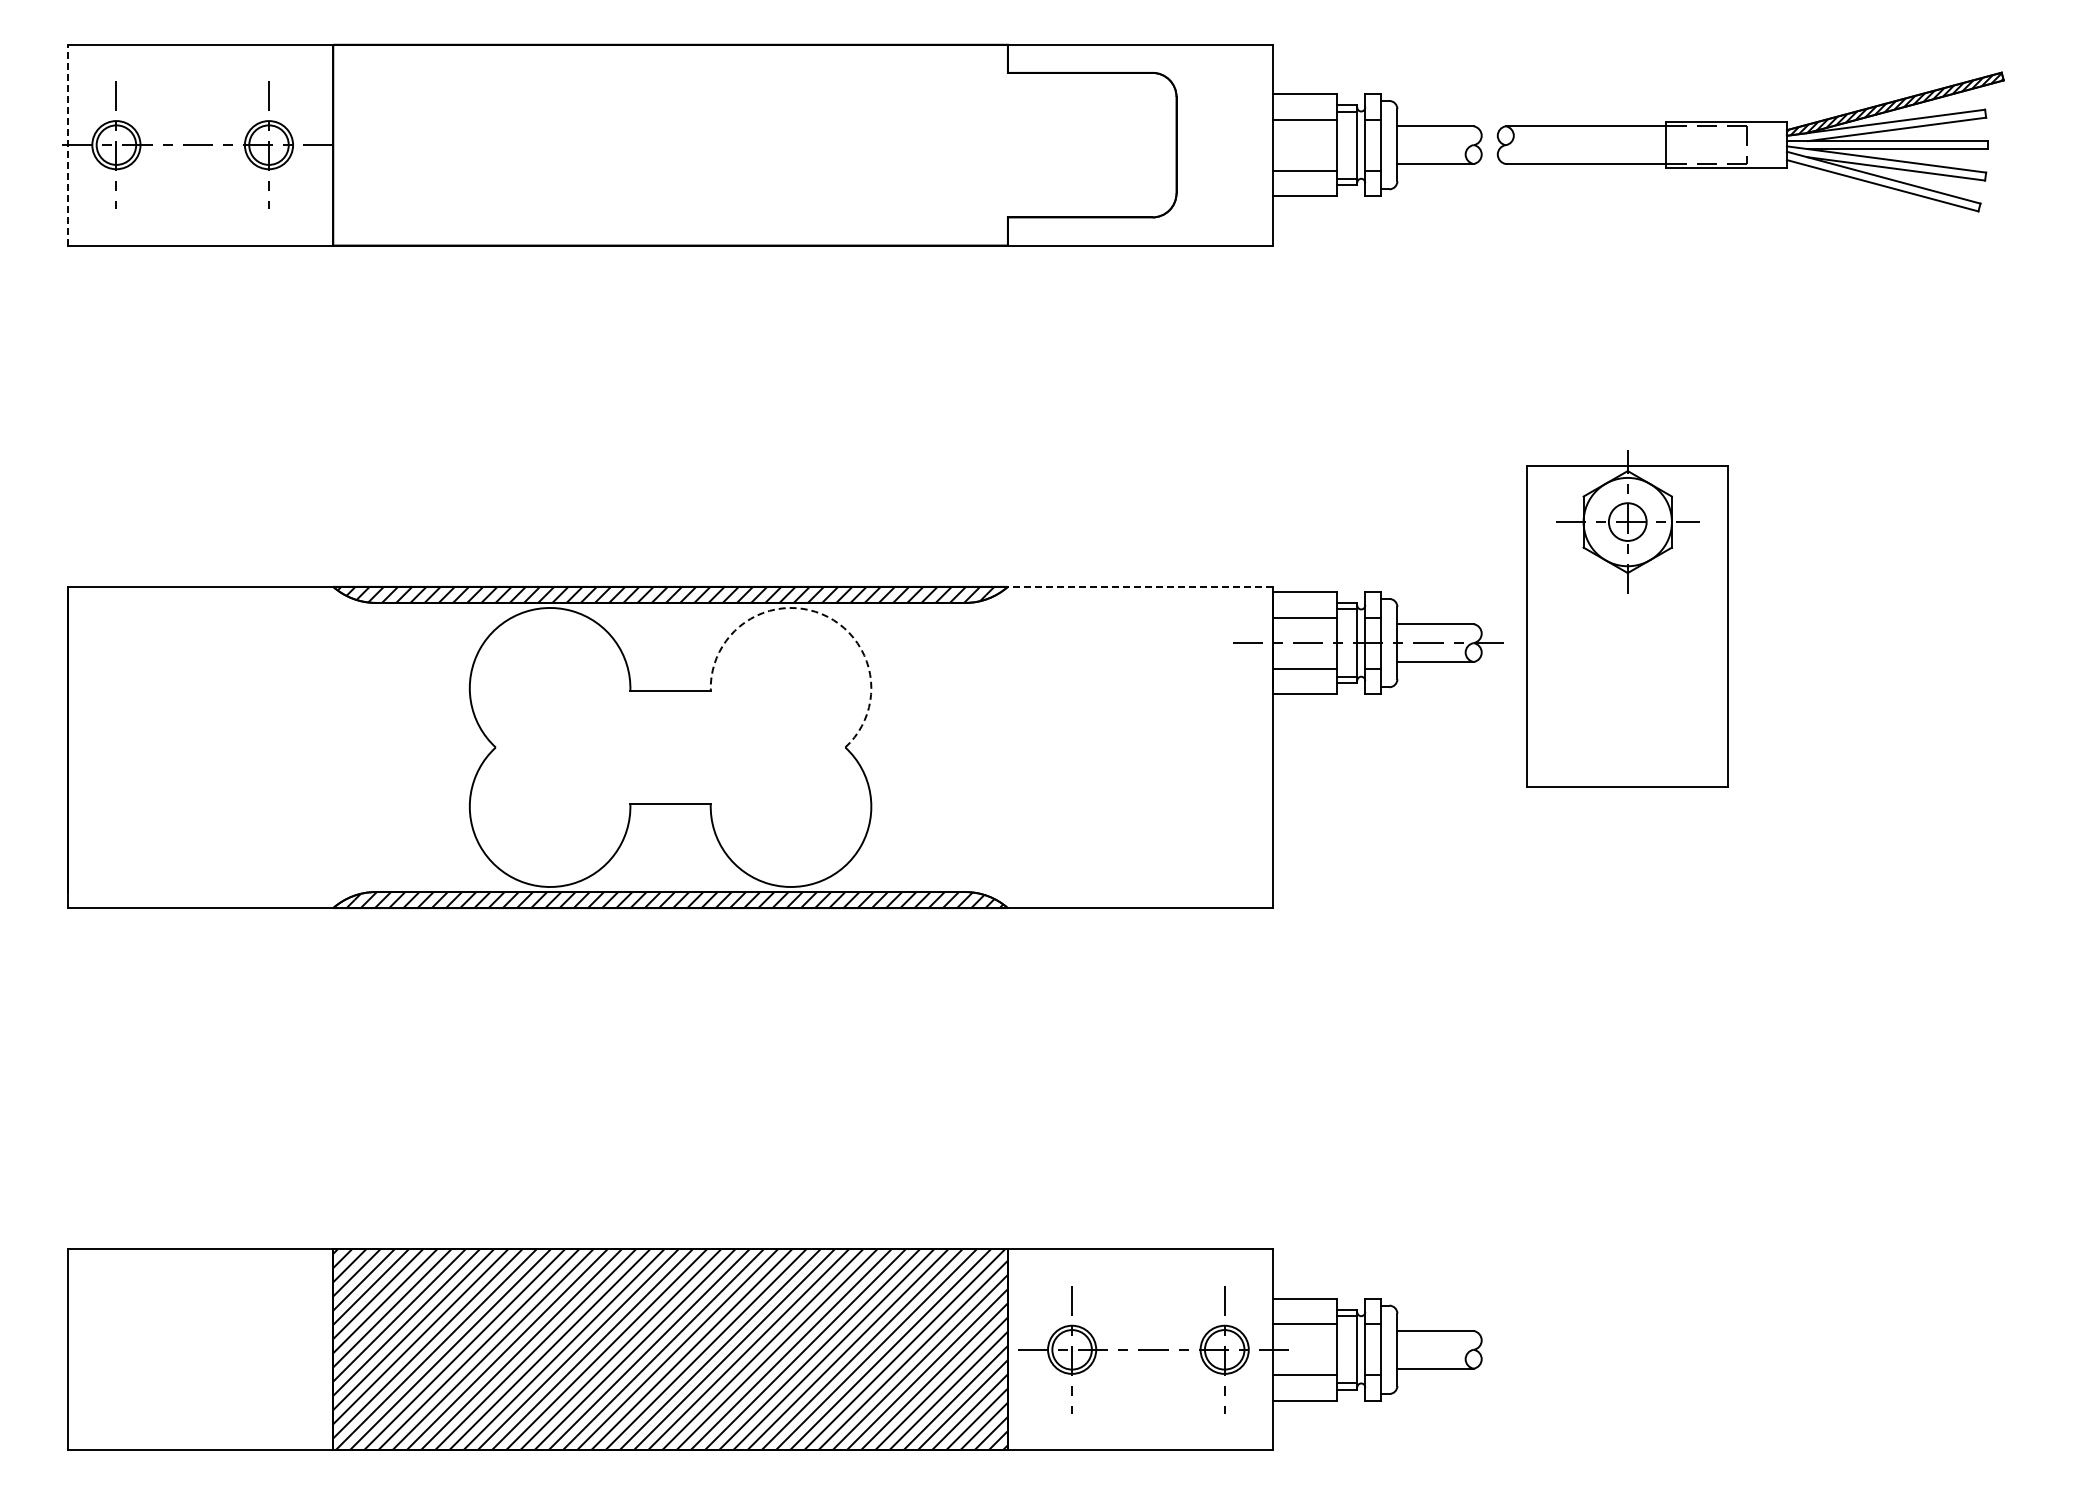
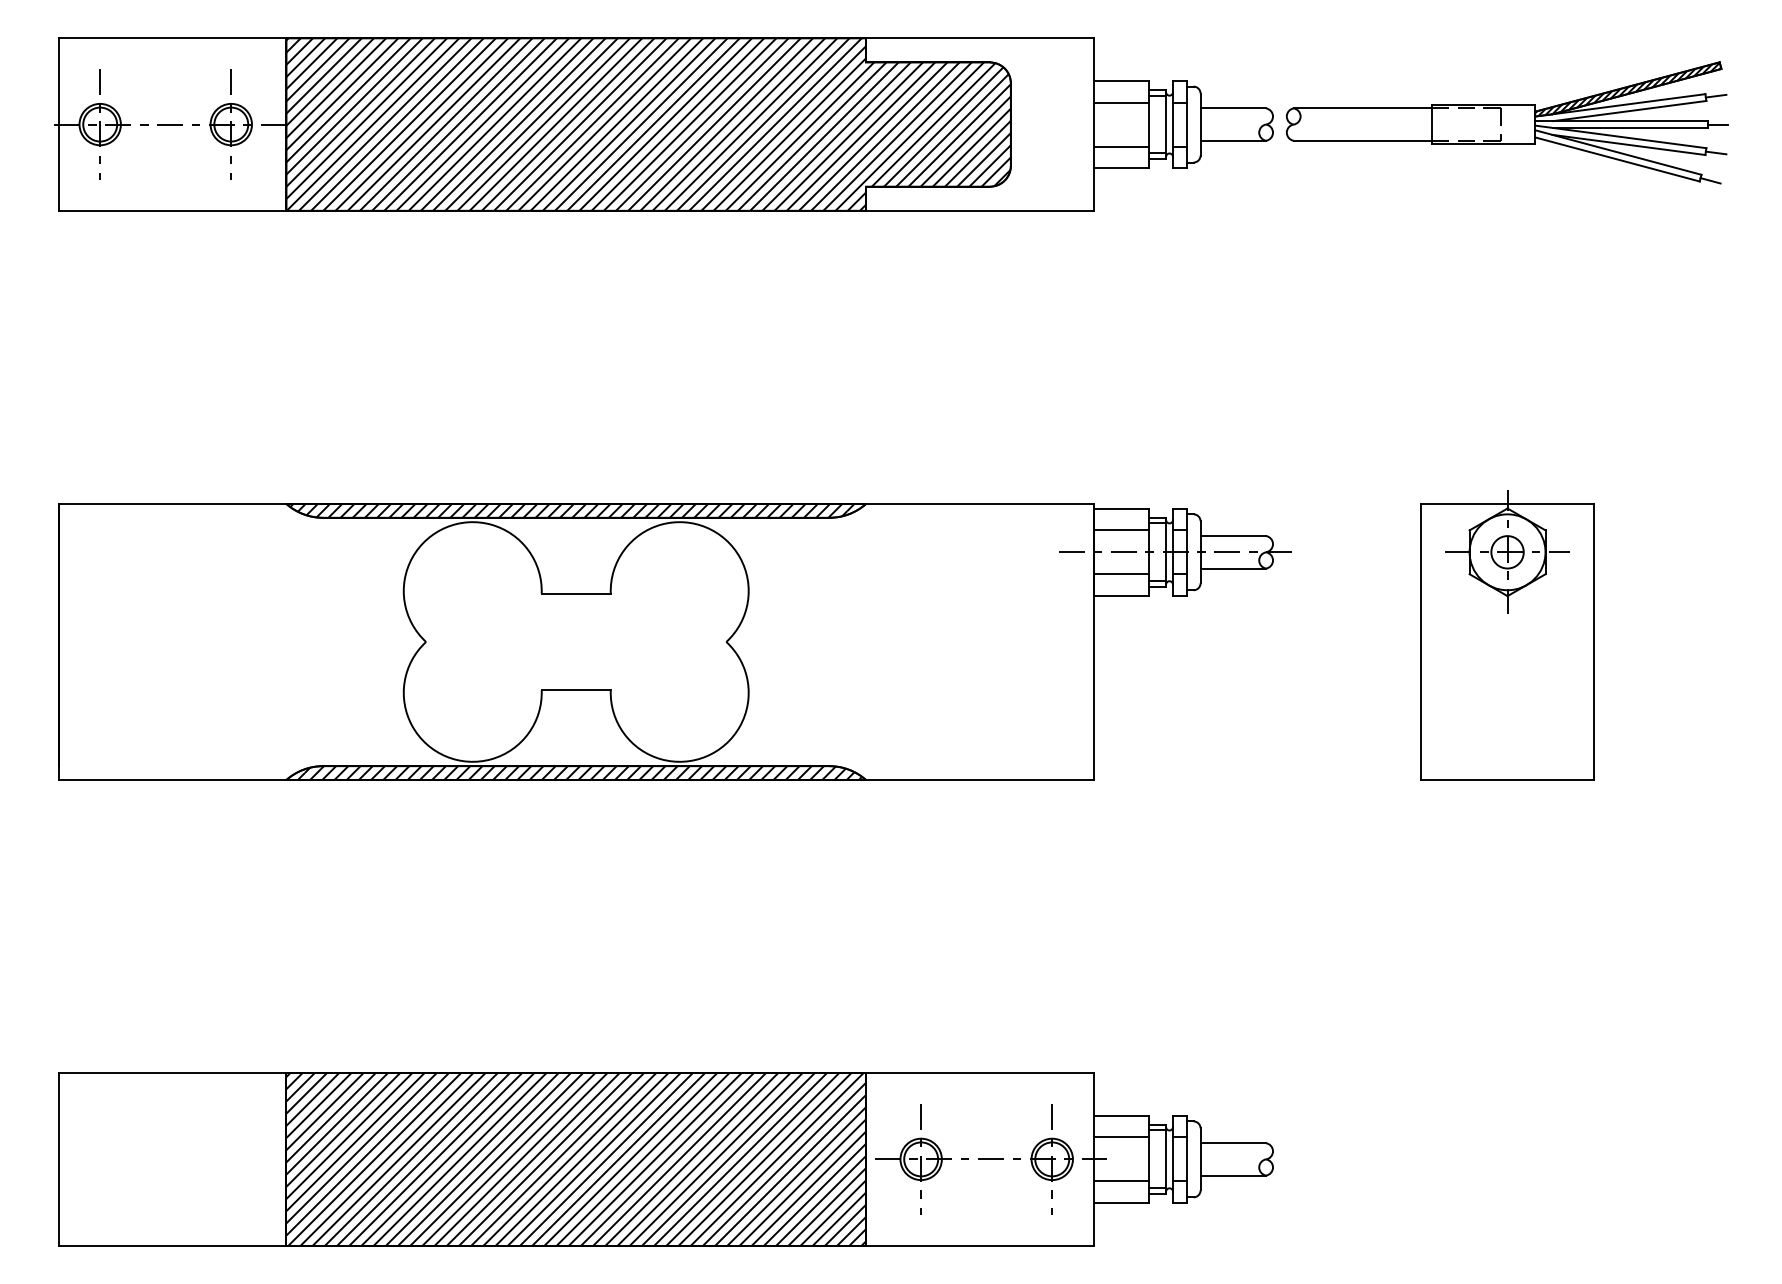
line: (1997, 111) -> (1716, 95), added
line: (68, 144) -> (59, 124), dashed -> solid
hatch: (754, 144) -> (648, 124), added
line: (1999, 145) -> (1717, 124), added
line: (1997, 177) -> (1716, 152), added
line: (1990, 210) -> (1710, 180), added
line: (1140, 586) -> (979, 503), dashed -> solid
arc: (822, 614) -> (706, 527), dashed -> solid
part: (1627, 618) -> (1507, 635), moved

